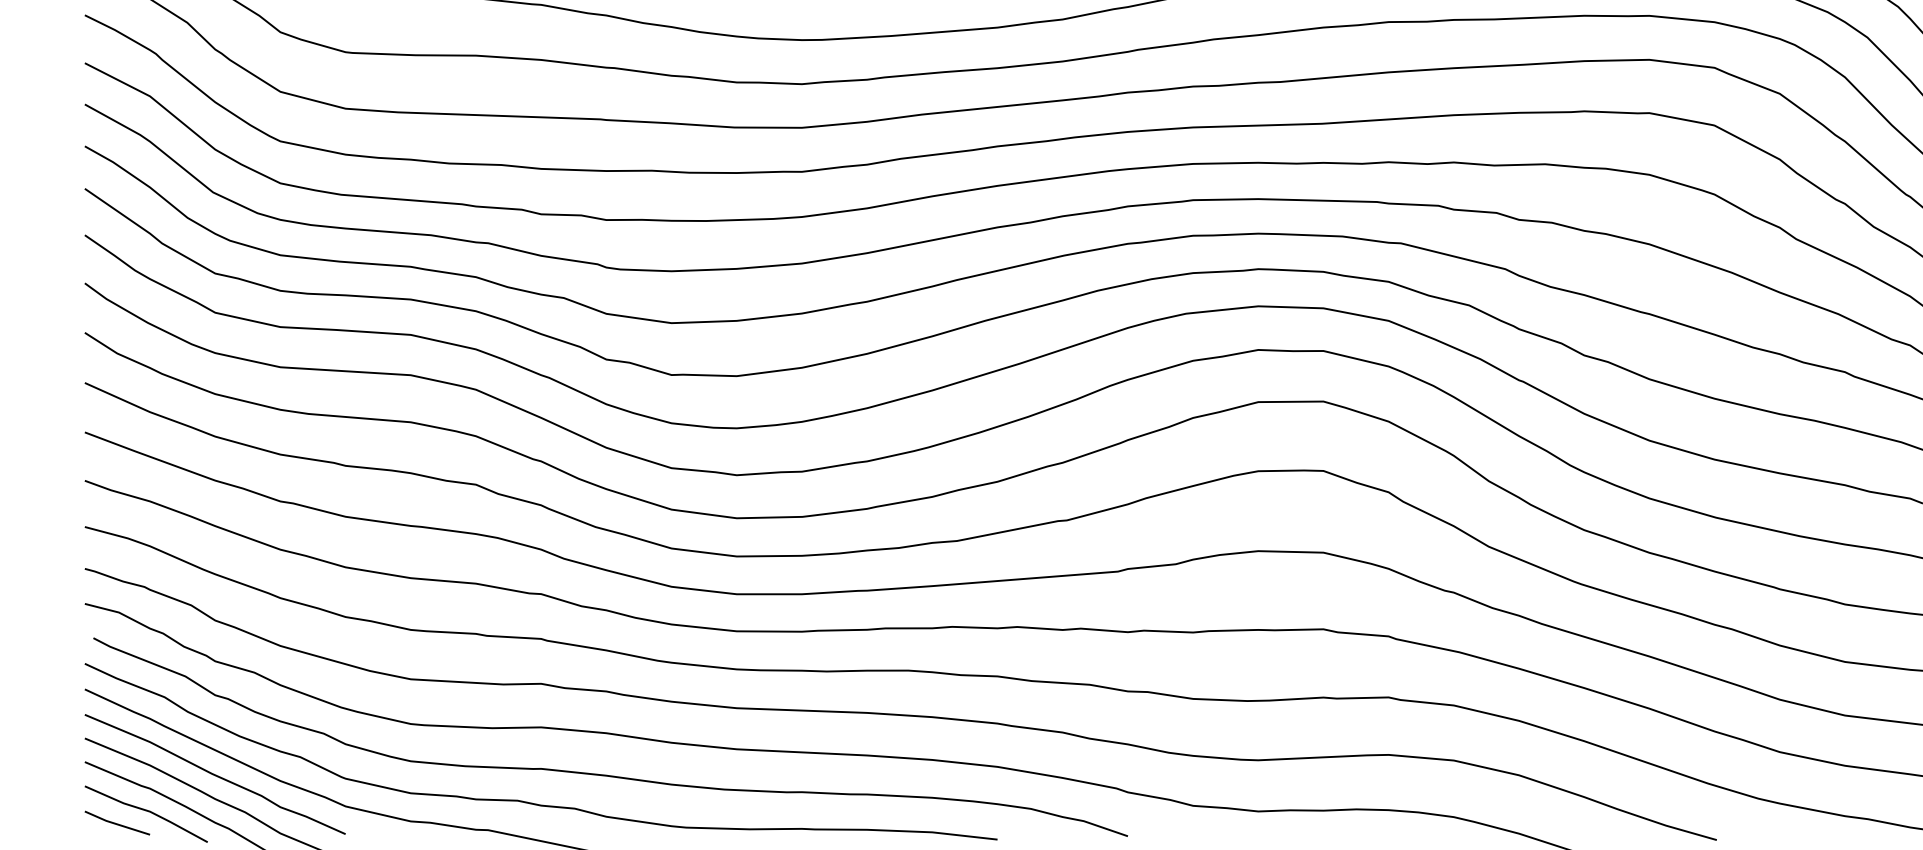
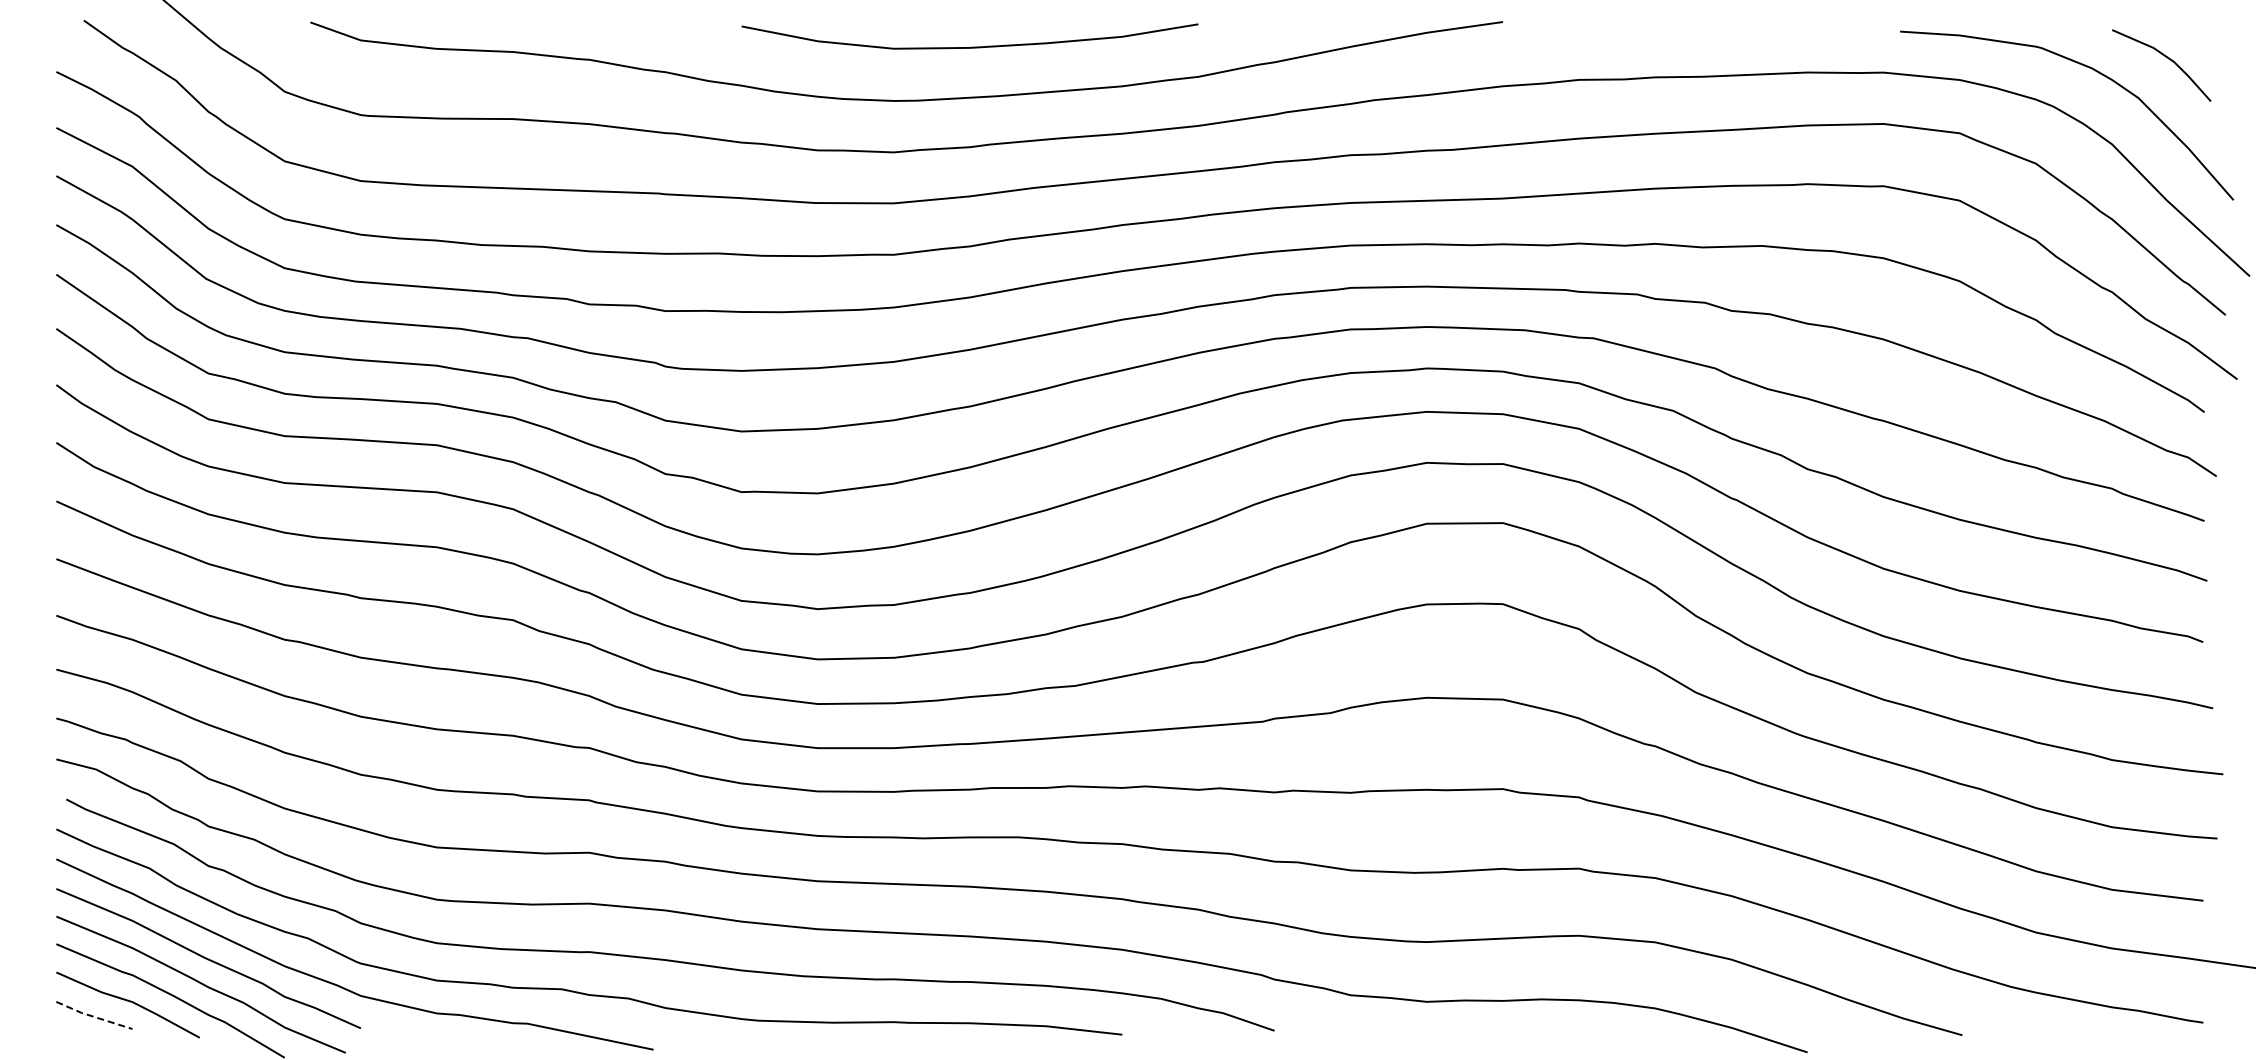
line: (116, 824) -> (93, 1016), solid -> dashed

